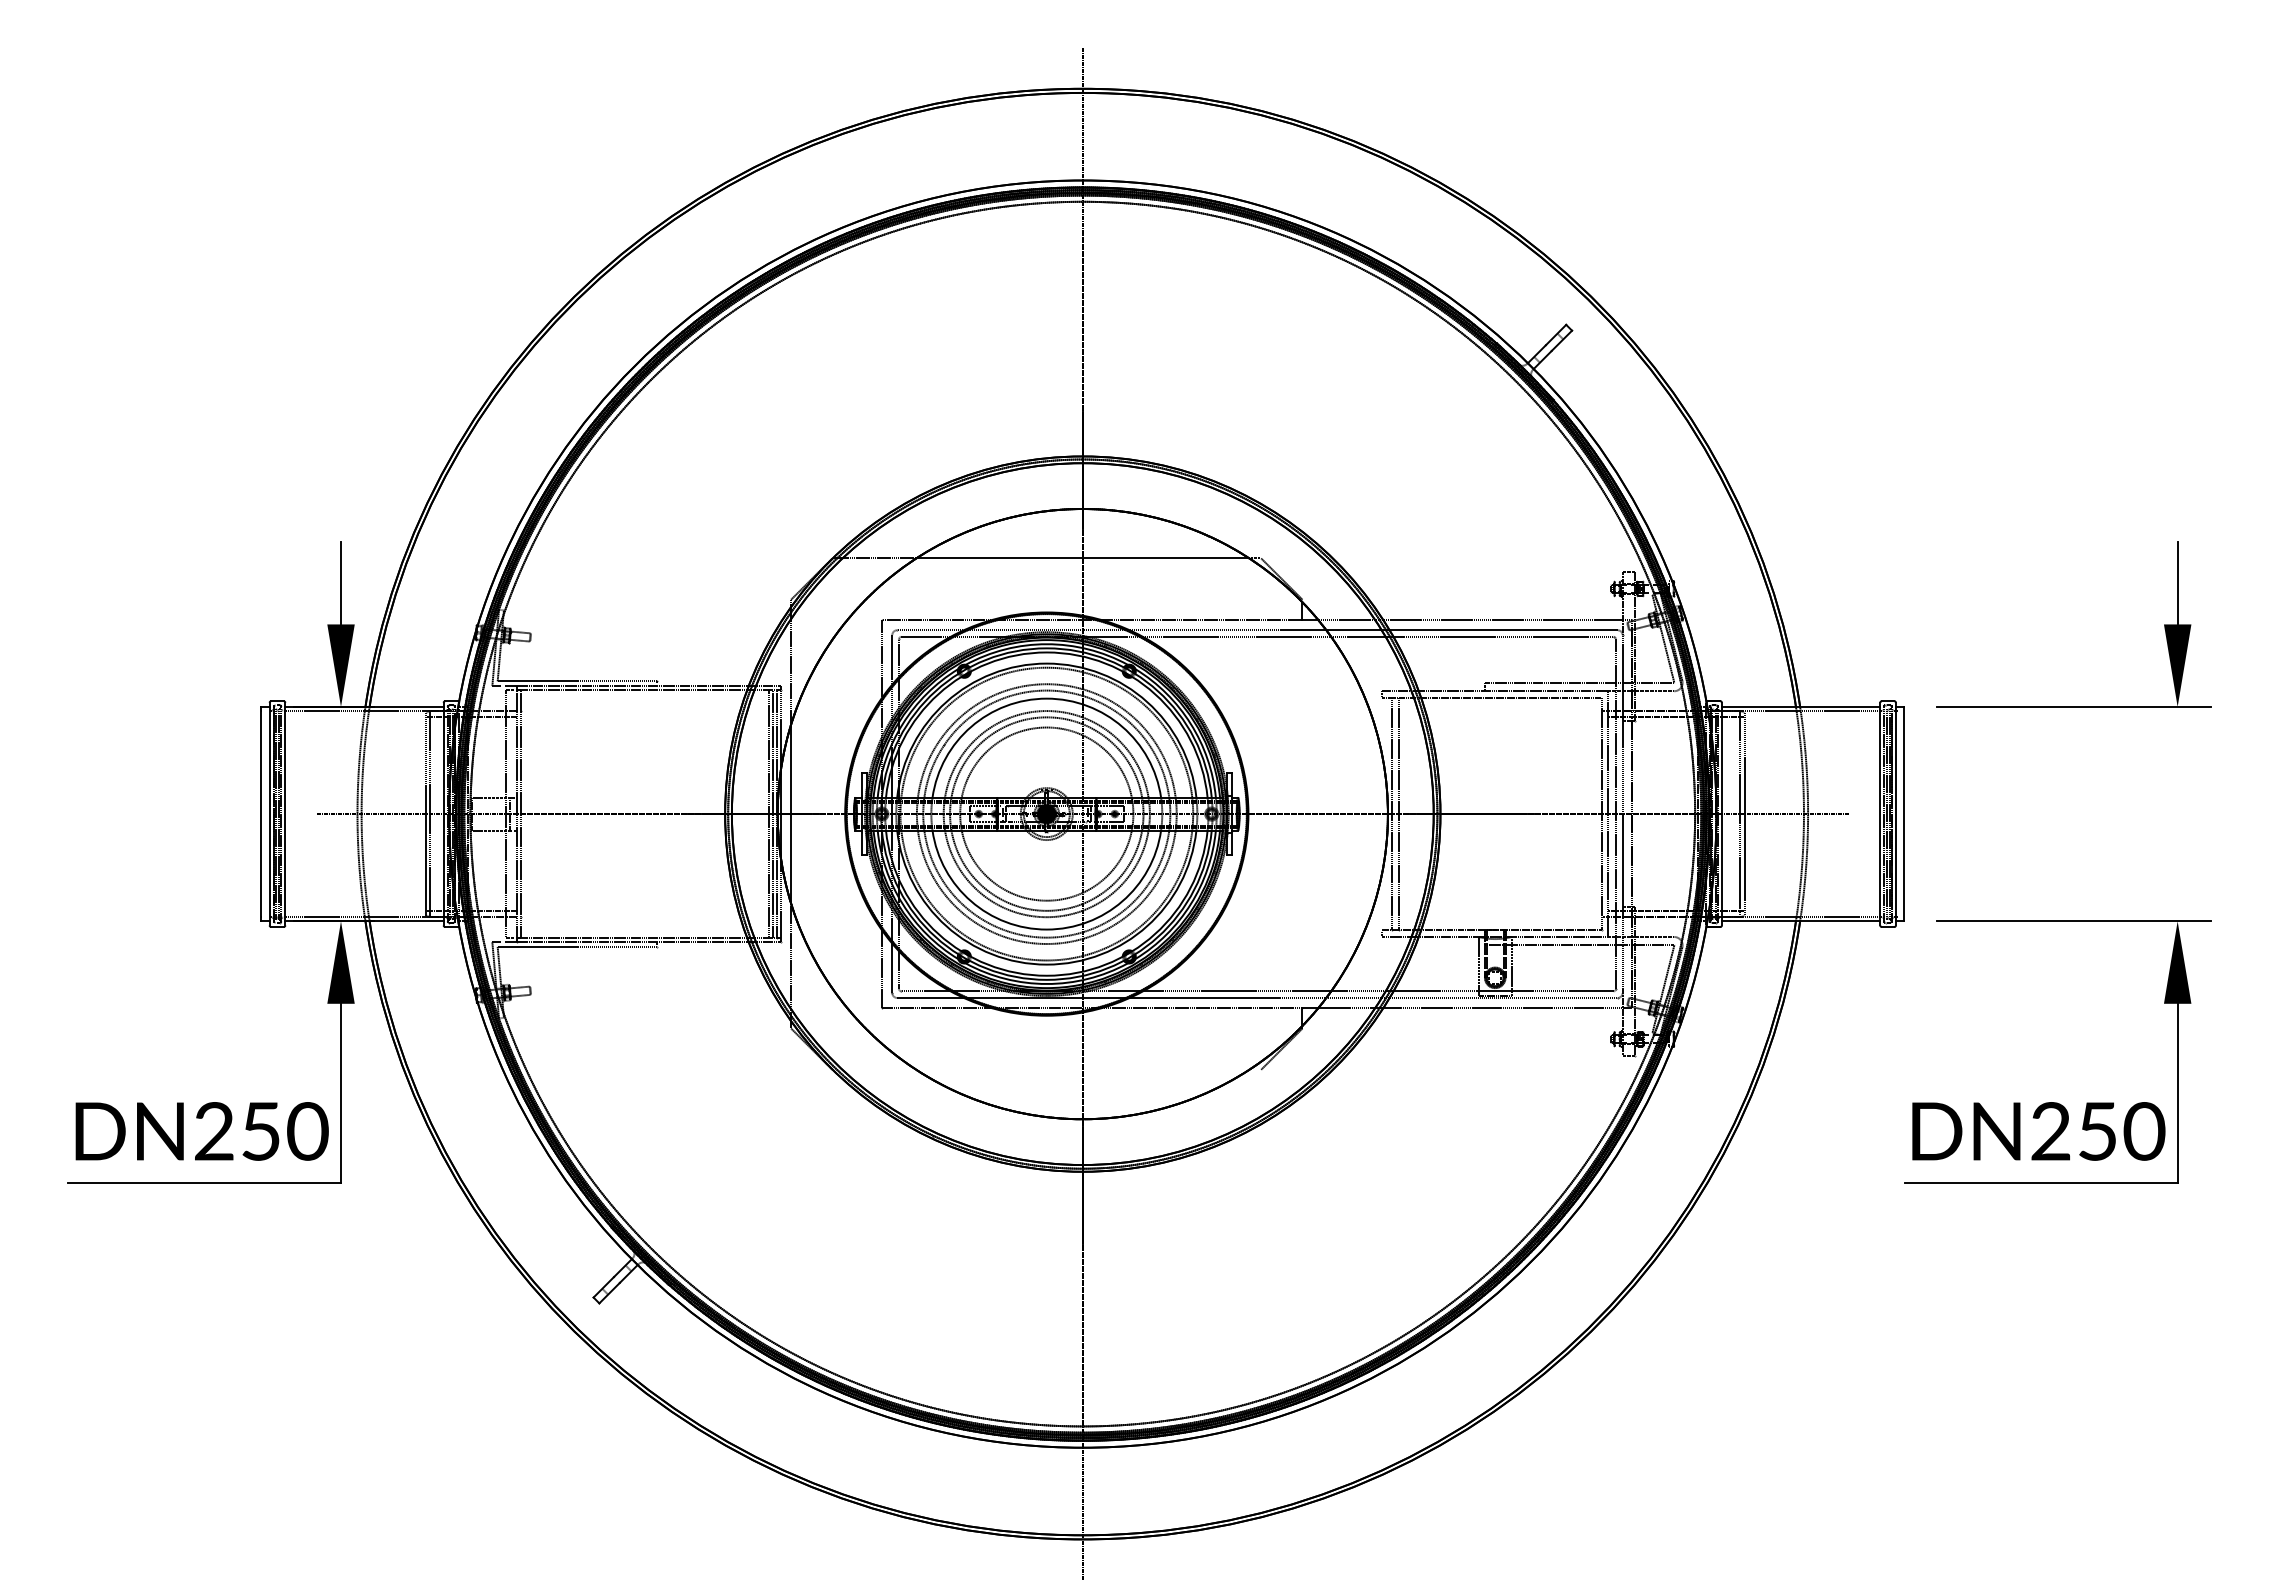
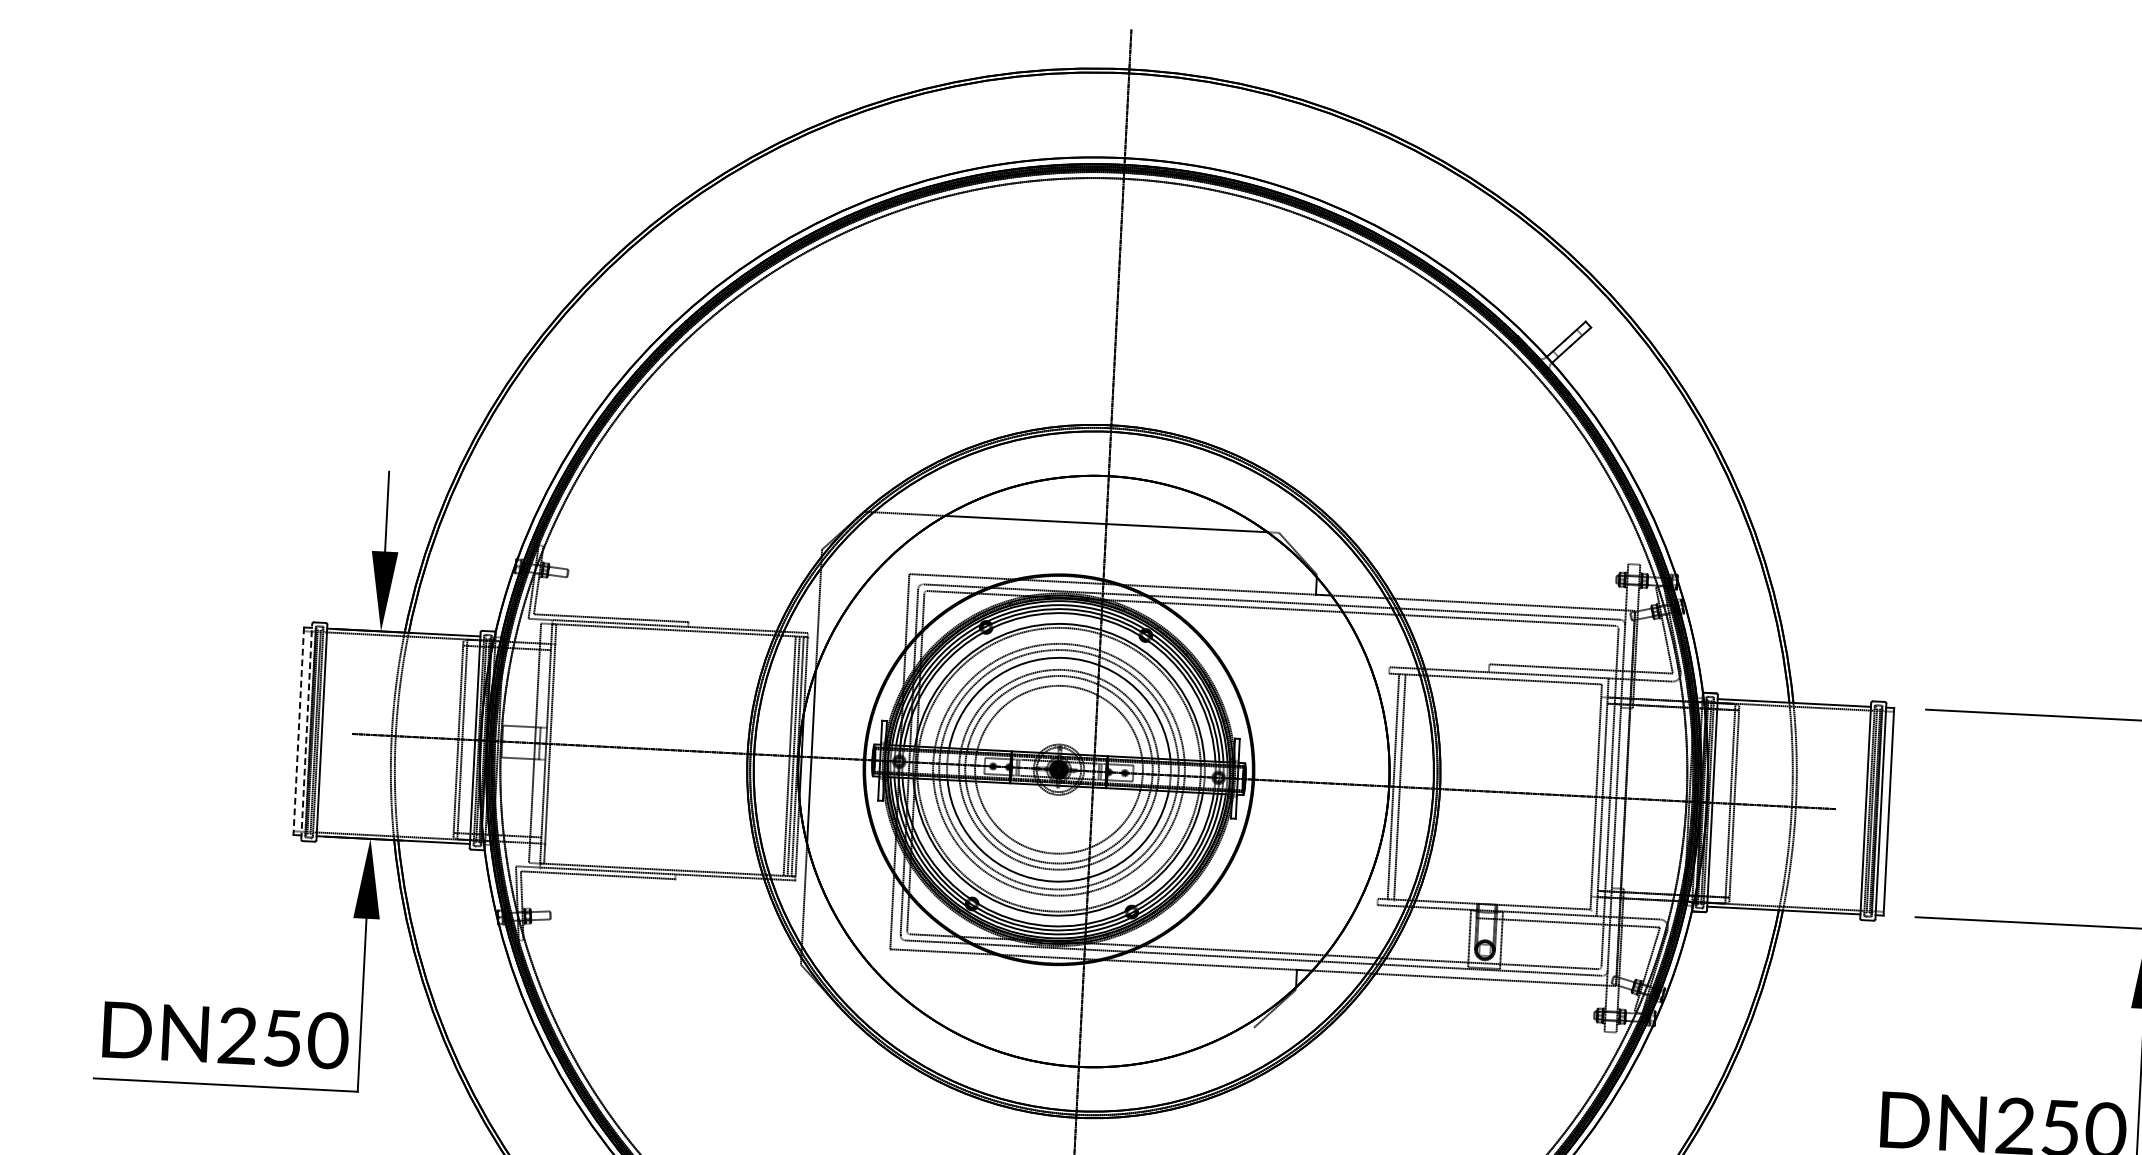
line: (269, 813) -> (306, 731), solid -> dashed
line: (261, 814) -> (298, 731), solid -> dashed

